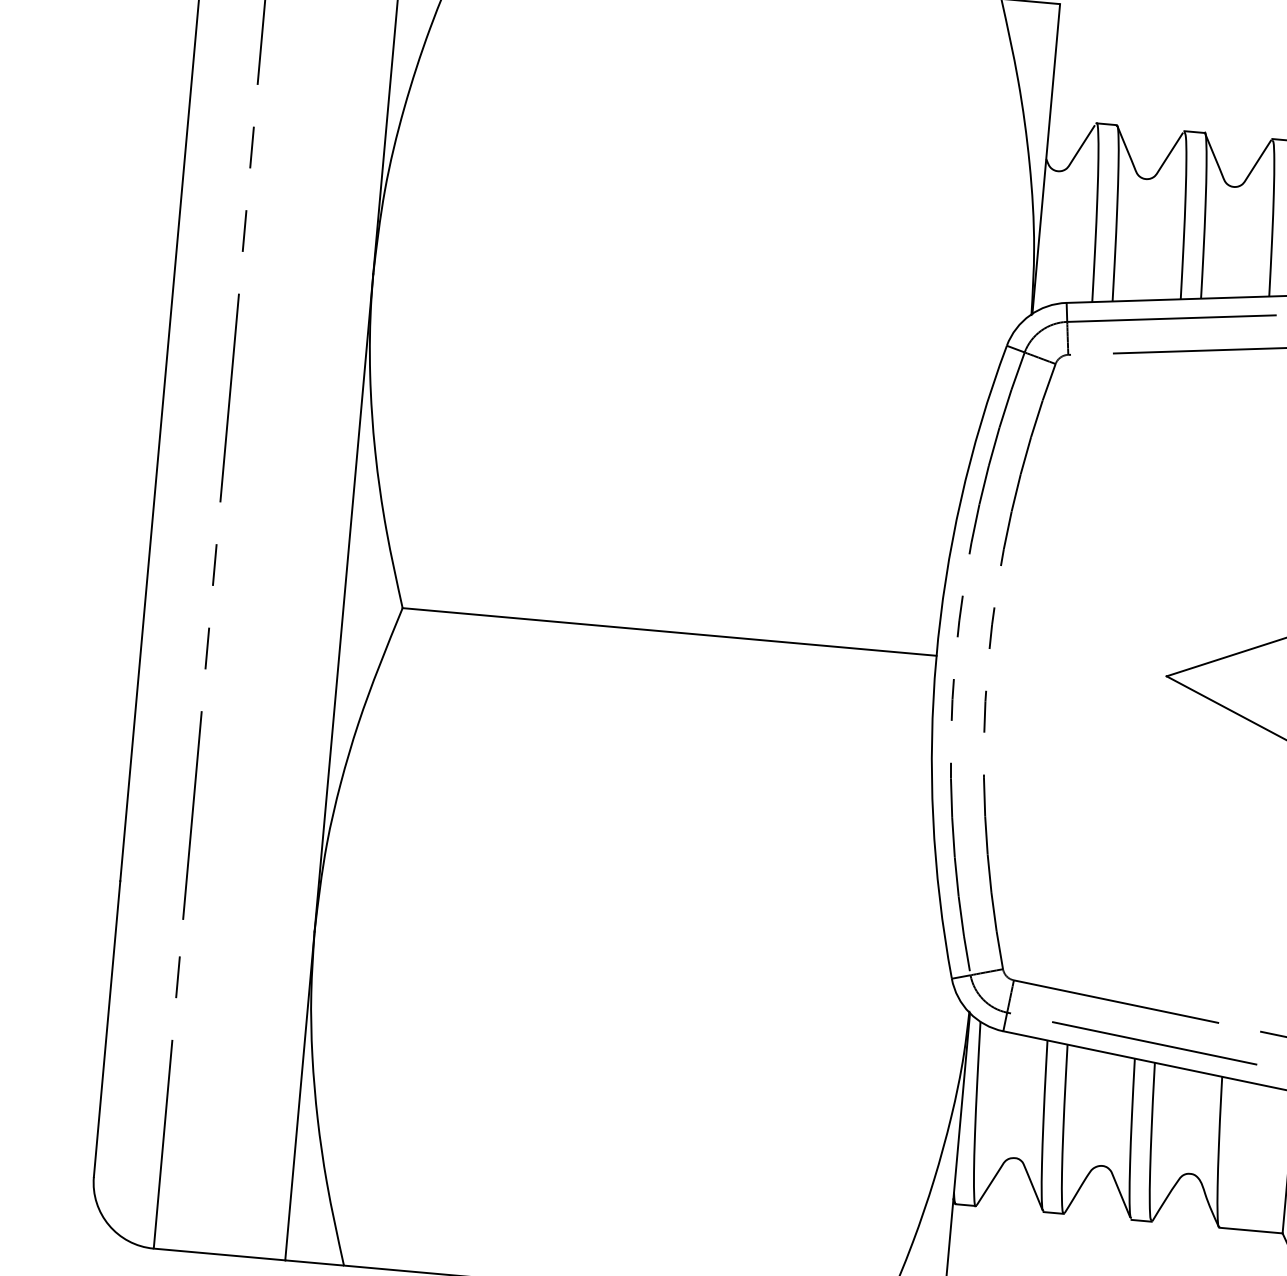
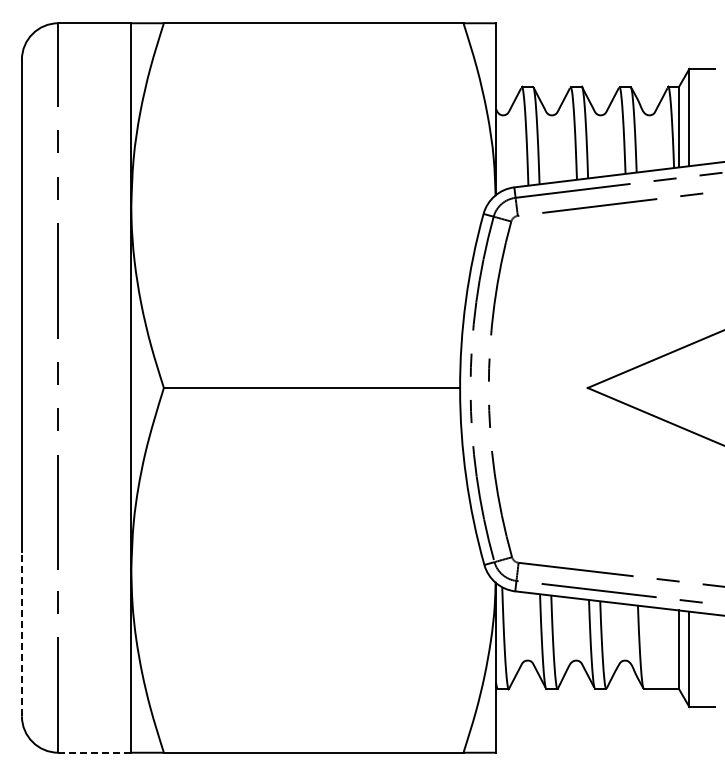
line: (106, 1027) -> (21, 633), solid -> dashed
line: (220, 1254) -> (95, 752), solid -> dashed

